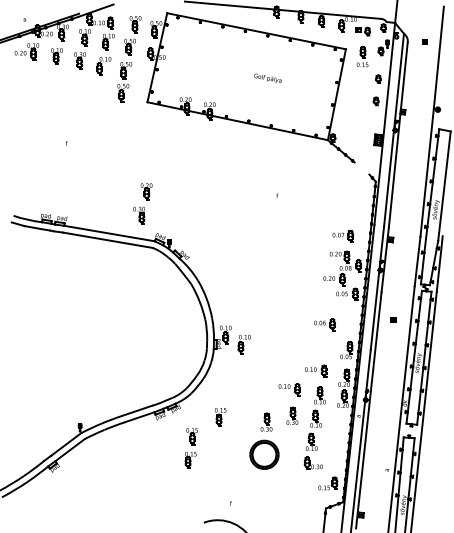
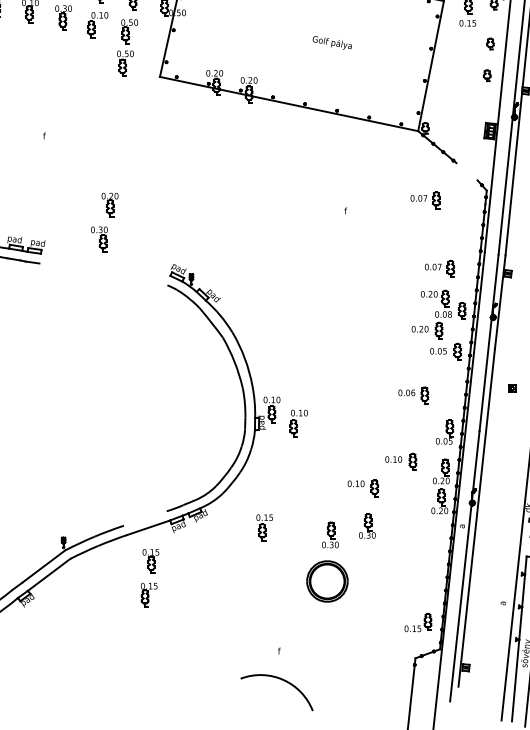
part: (332, 187) -> (424, 198), added
part: (142, 203) -> (104, 221), moved
line: (109, 233) -> (105, 264), removed
line: (107, 239) -> (102, 273), removed
line: (137, 410) -> (145, 518), removed
part: (314, 427) -> (399, 542), removed
part: (190, 448) -> (148, 578), moved

